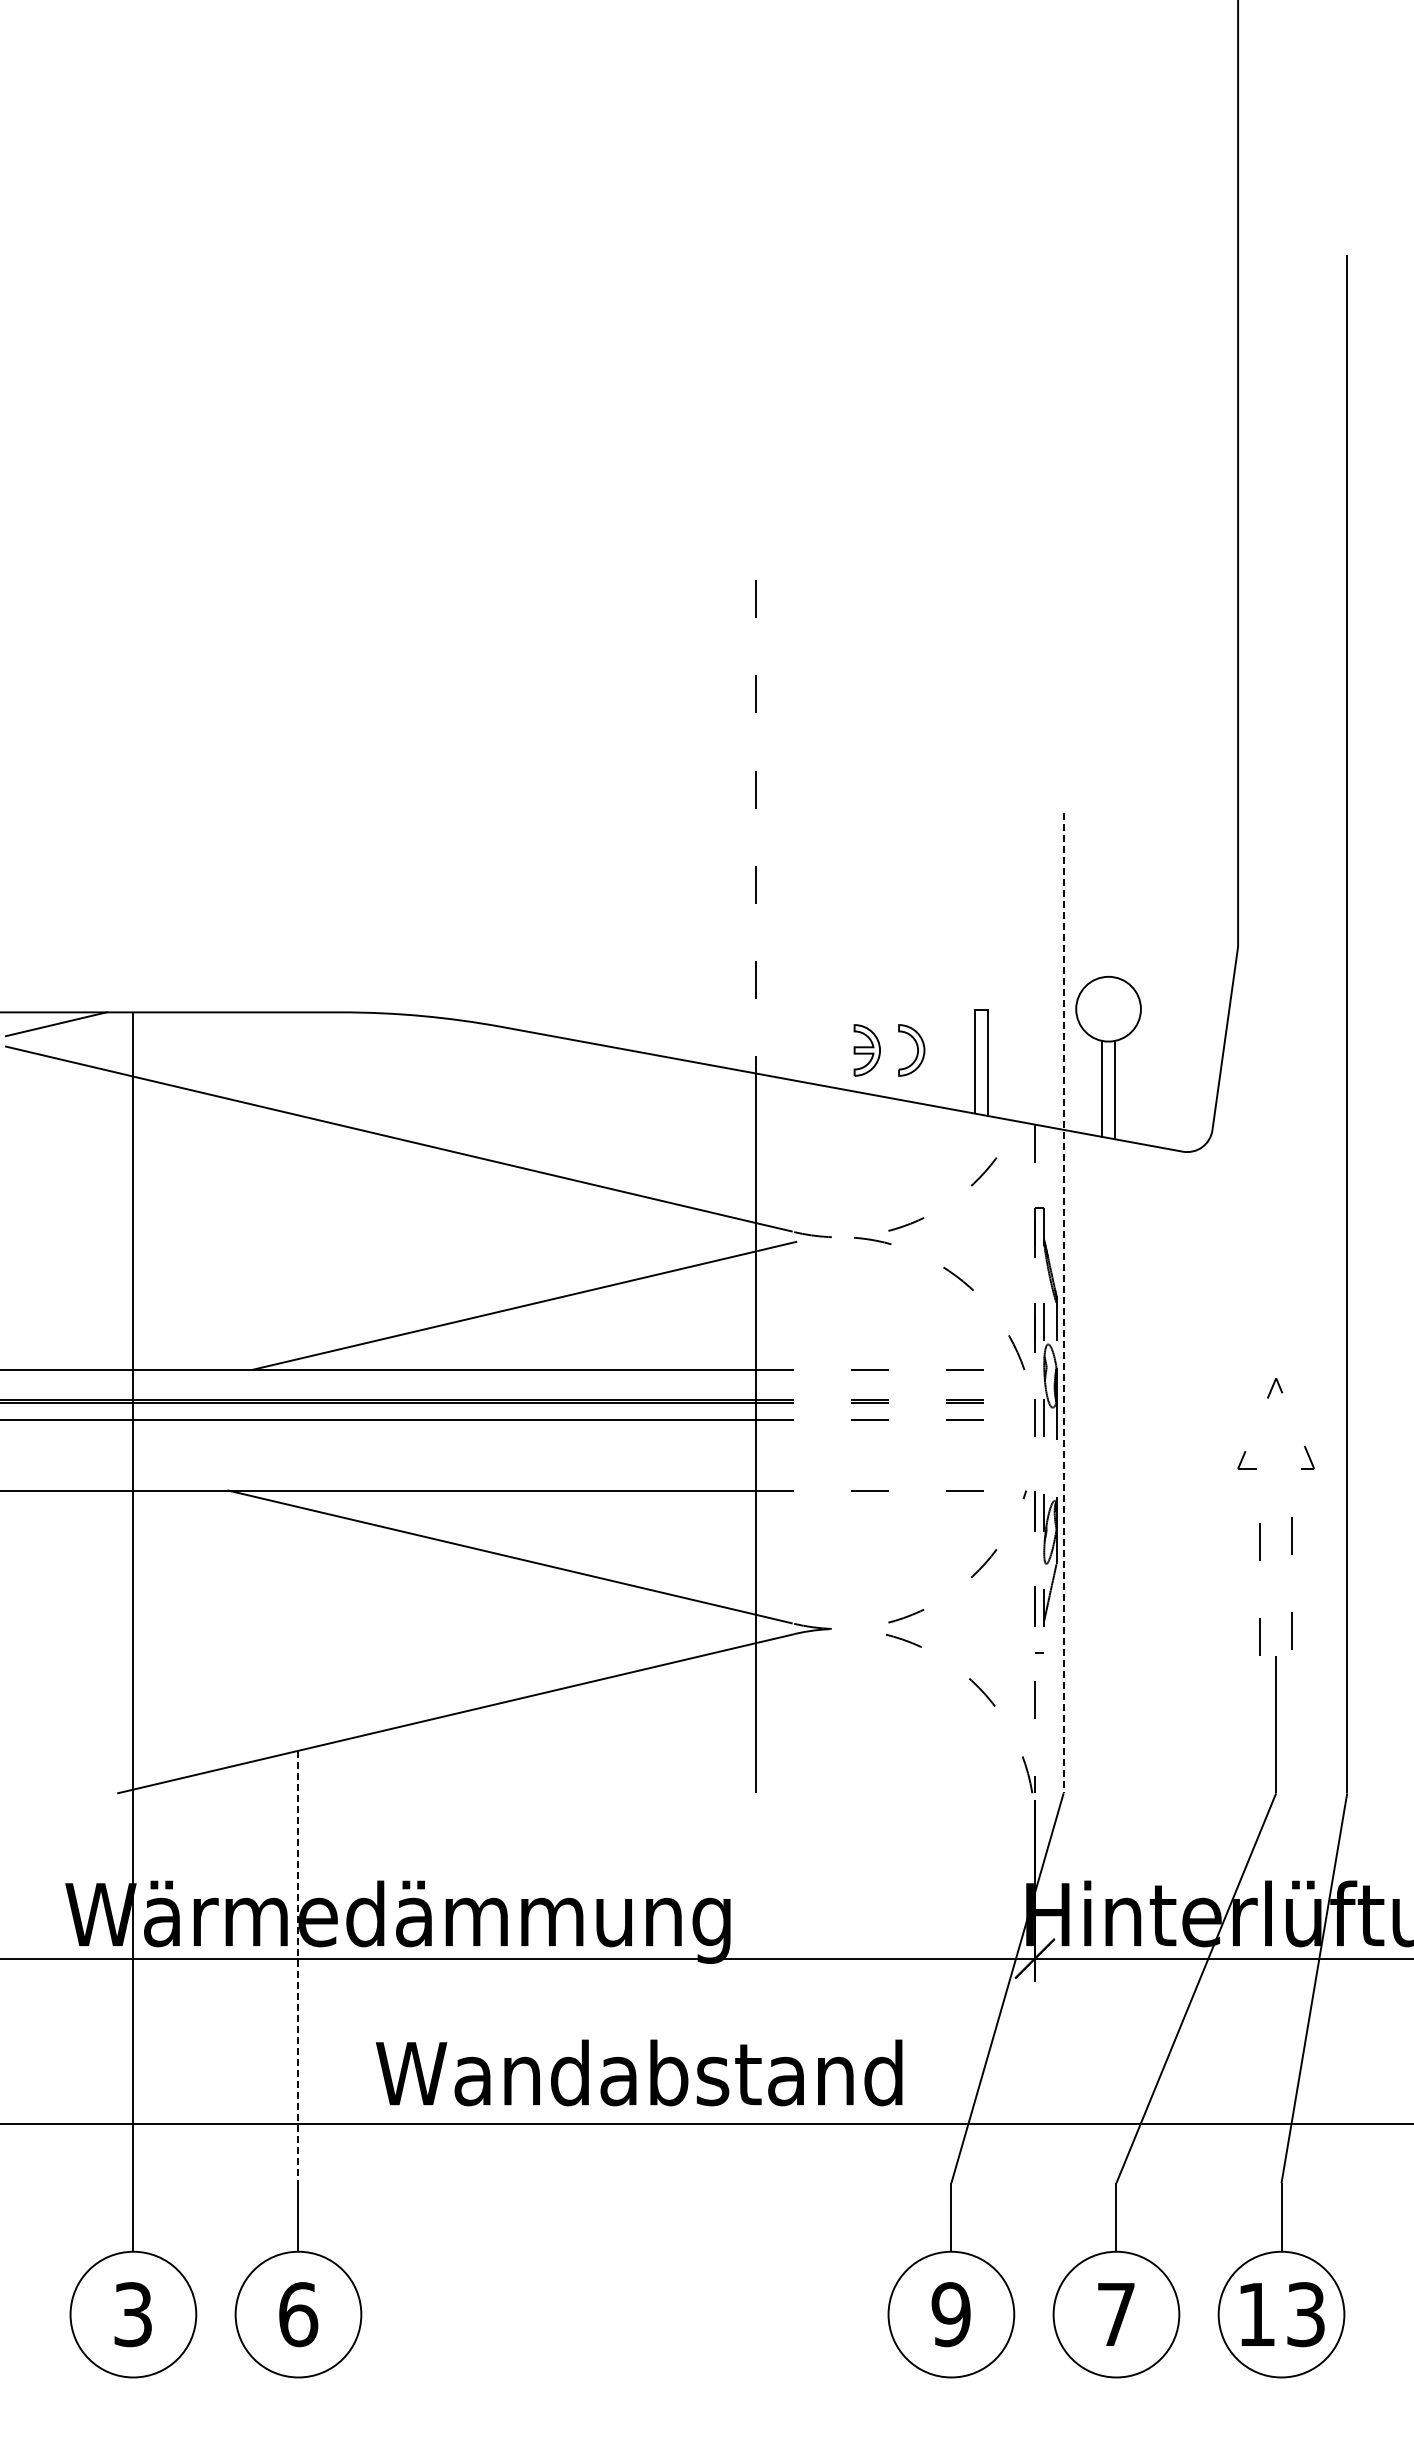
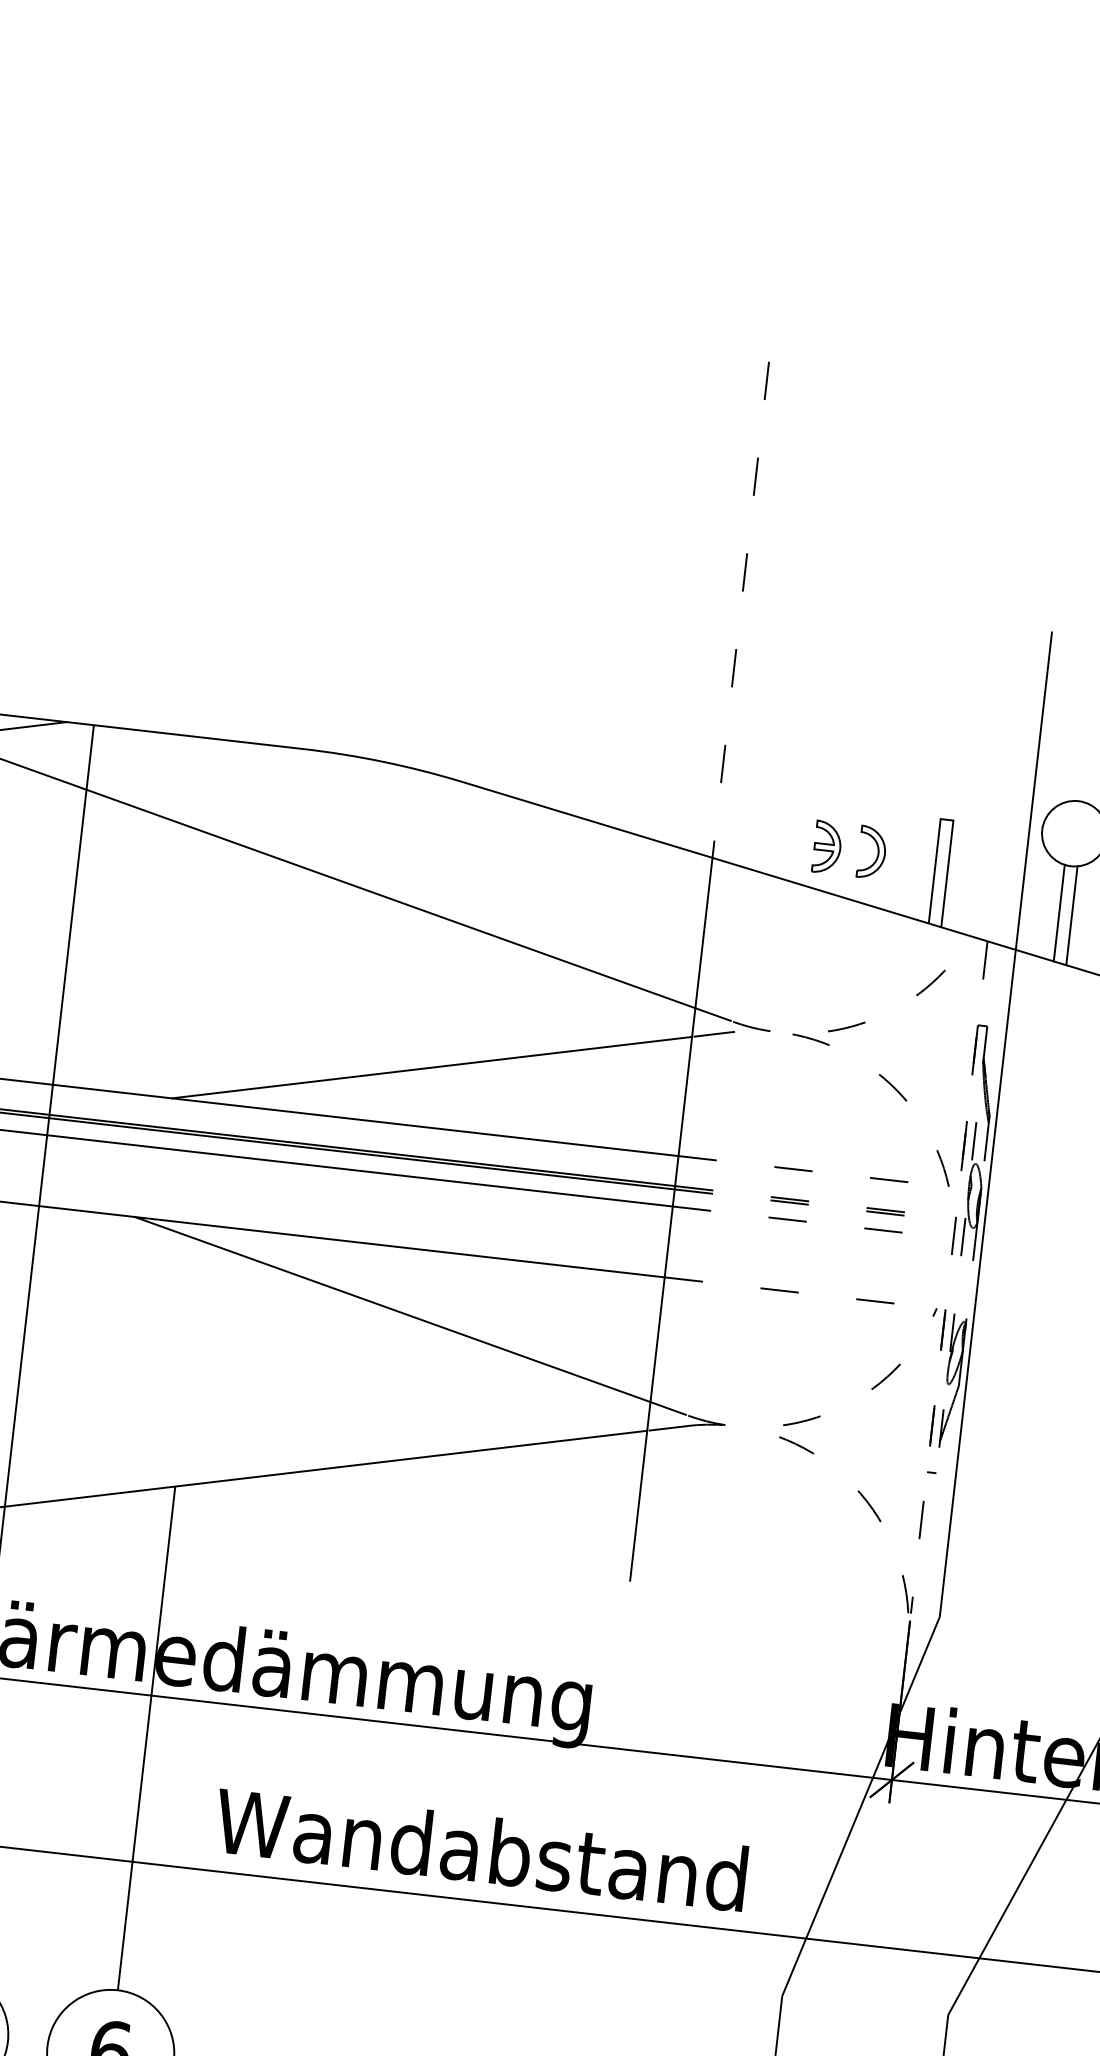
line: (1063, 1303) -> (995, 1124), dashed -> solid
line: (298, 1967) -> (150, 1704), dashed -> solid

